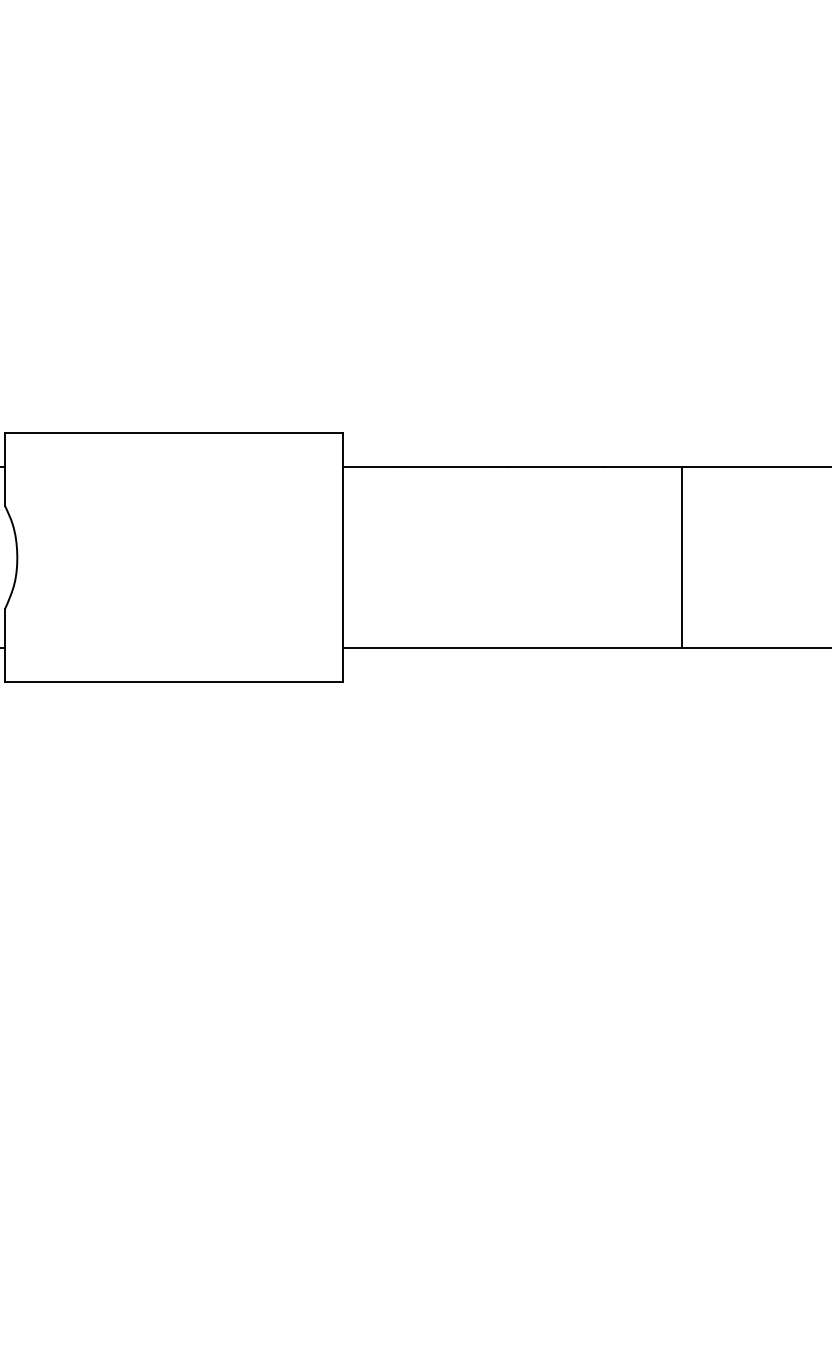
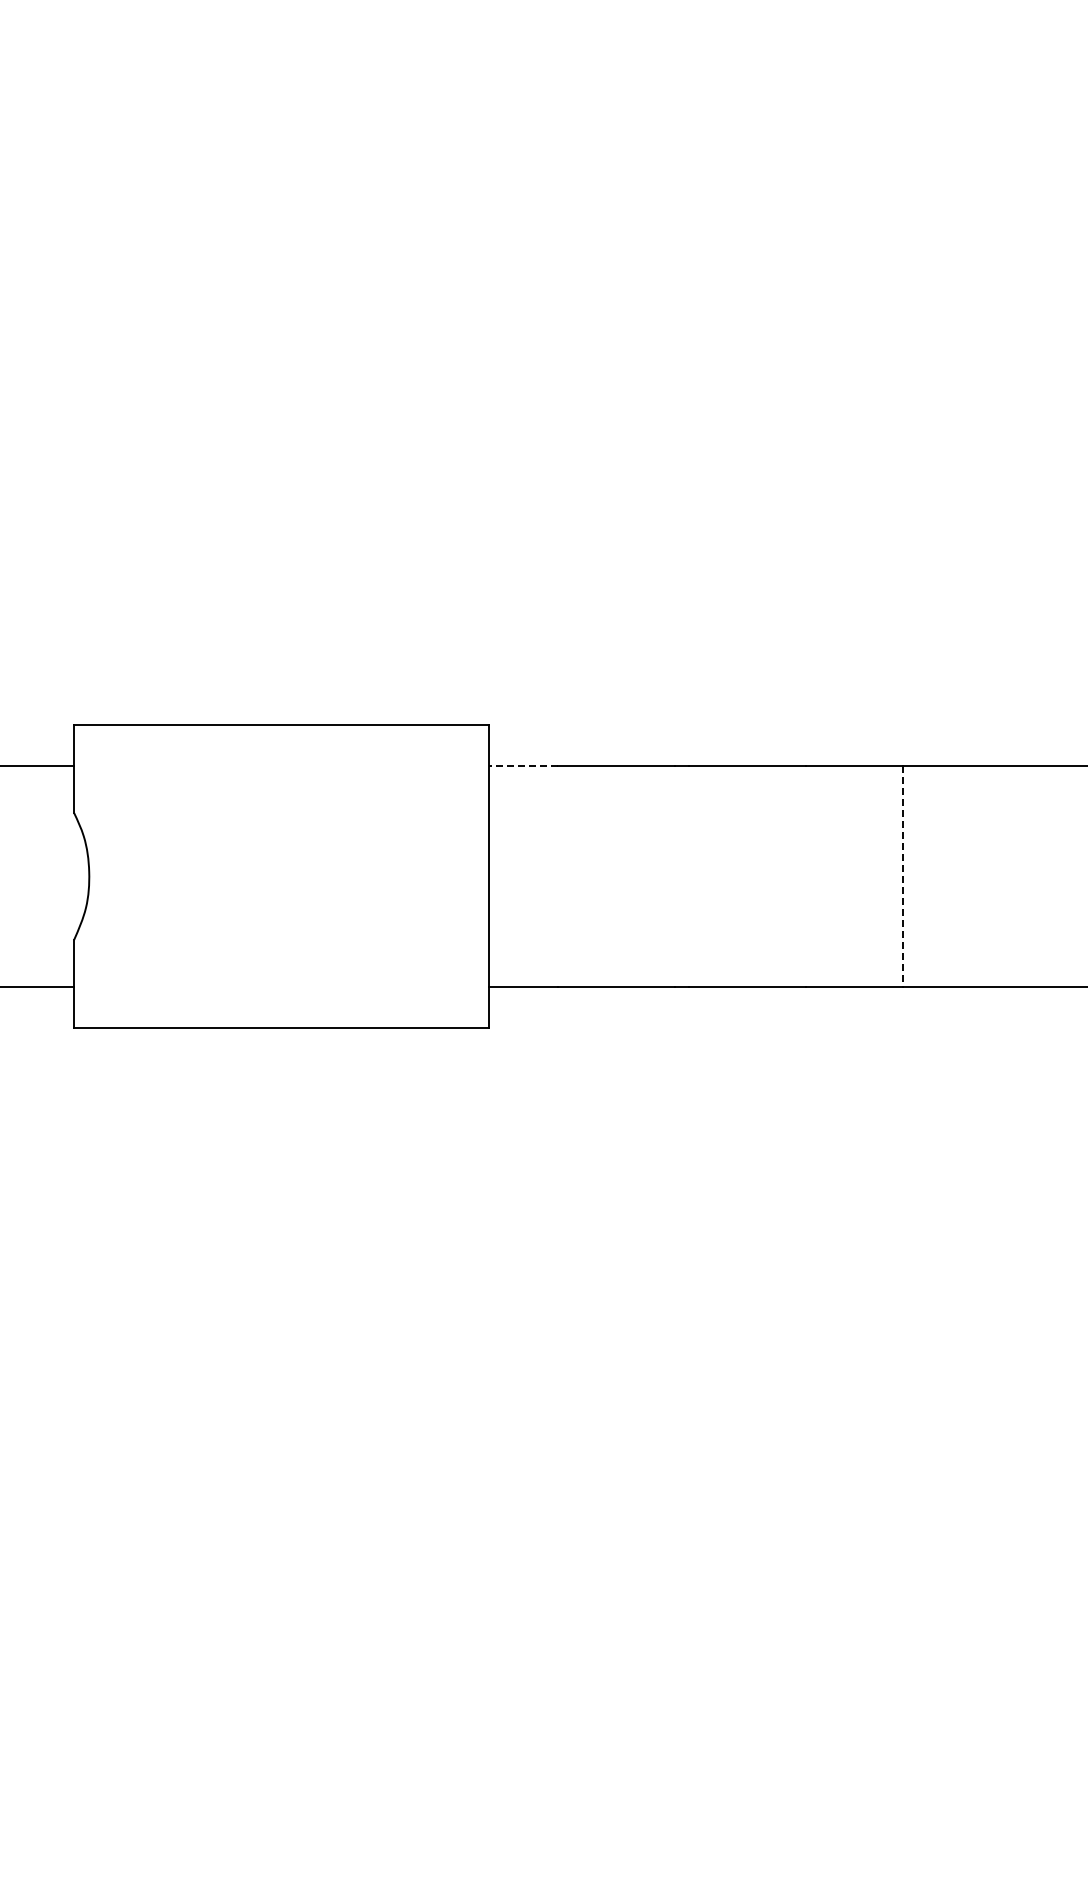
line: (372, 466) -> (523, 765), solid -> dashed
line: (681, 557) -> (902, 876), solid -> dashed

